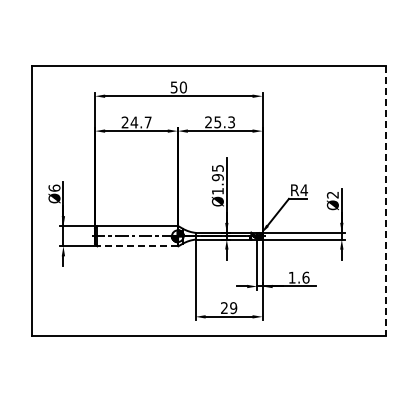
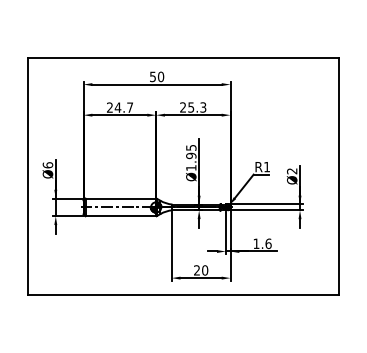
text: (304, 190) -> (267, 167), R4 -> R1
line: (385, 201) -> (338, 176), dashed -> solid
line: (137, 246) -> (120, 216), dashed -> solid
text: (233, 308) -> (204, 270), 29 -> 20

